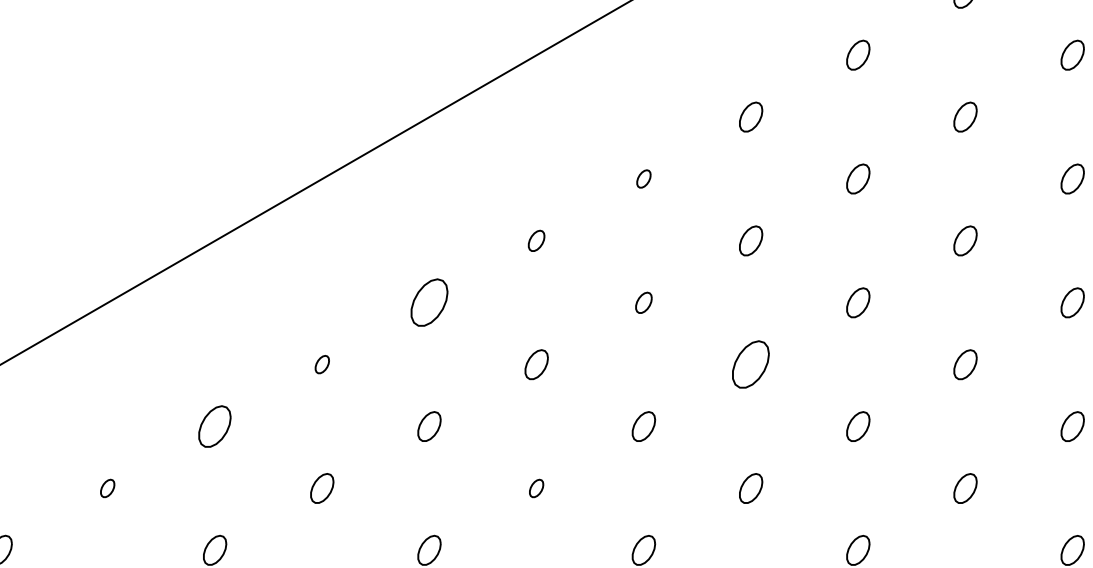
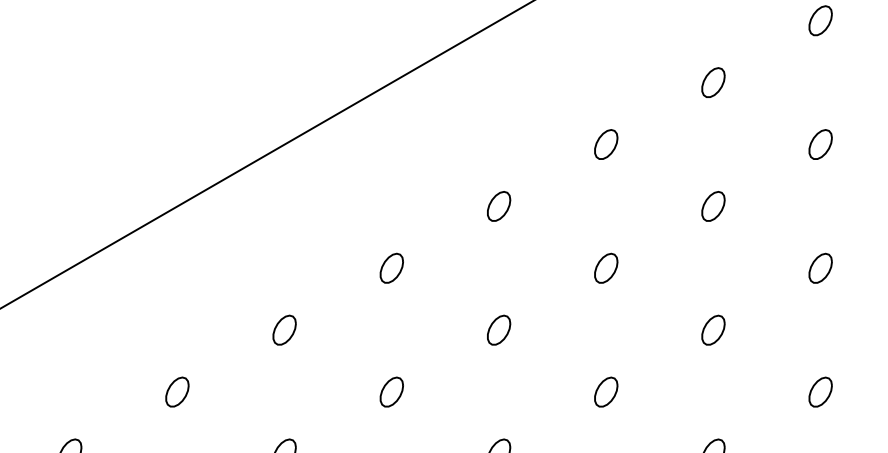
part: (643, 178) -> (713, 82), size x1.67
part: (536, 240) -> (606, 144), size x1.43
part: (429, 302) -> (499, 206), size x0.62
part: (643, 302) -> (713, 206), size x1.43
part: (322, 364) -> (392, 268), size x1.67
part: (751, 364) -> (821, 268), size x0.62
part: (215, 426) -> (285, 330), size x0.71
part: (107, 488) -> (177, 392), size x1.67
part: (536, 488) -> (606, 392), size x1.67

